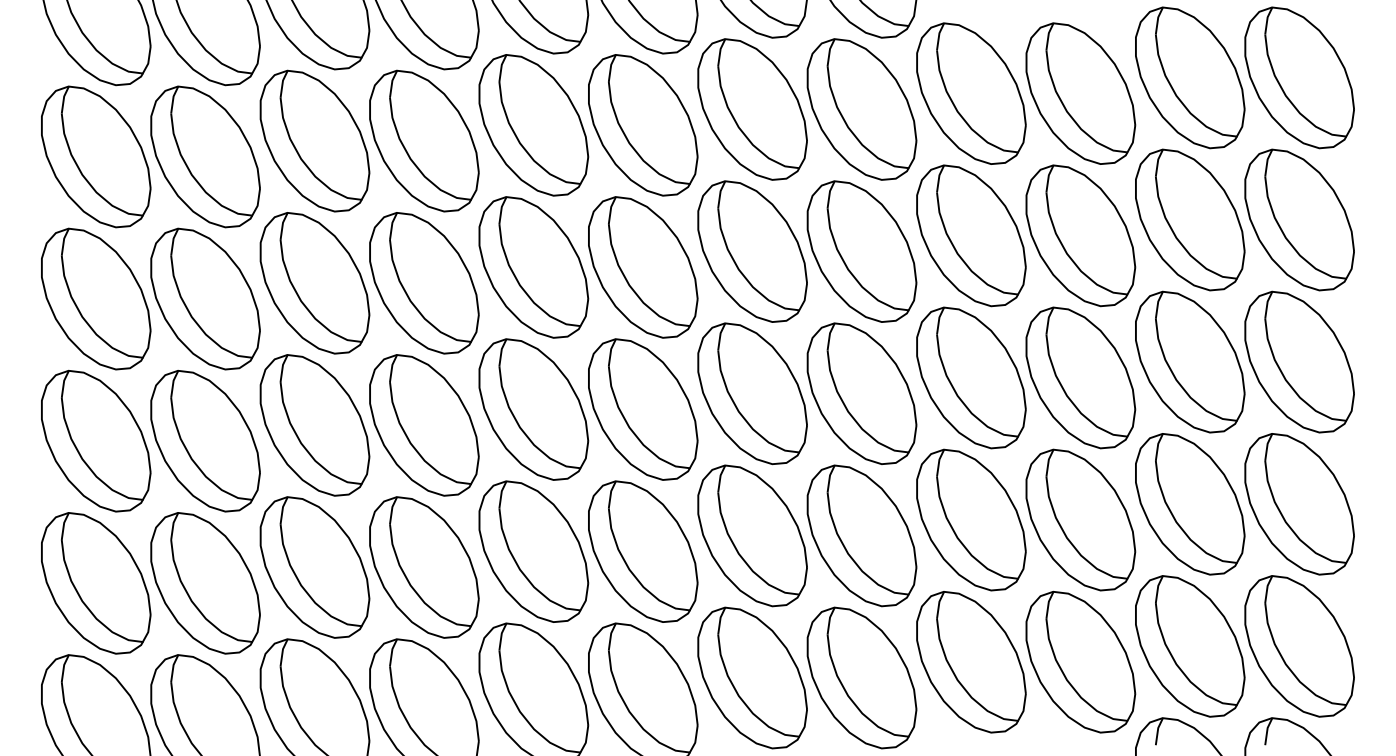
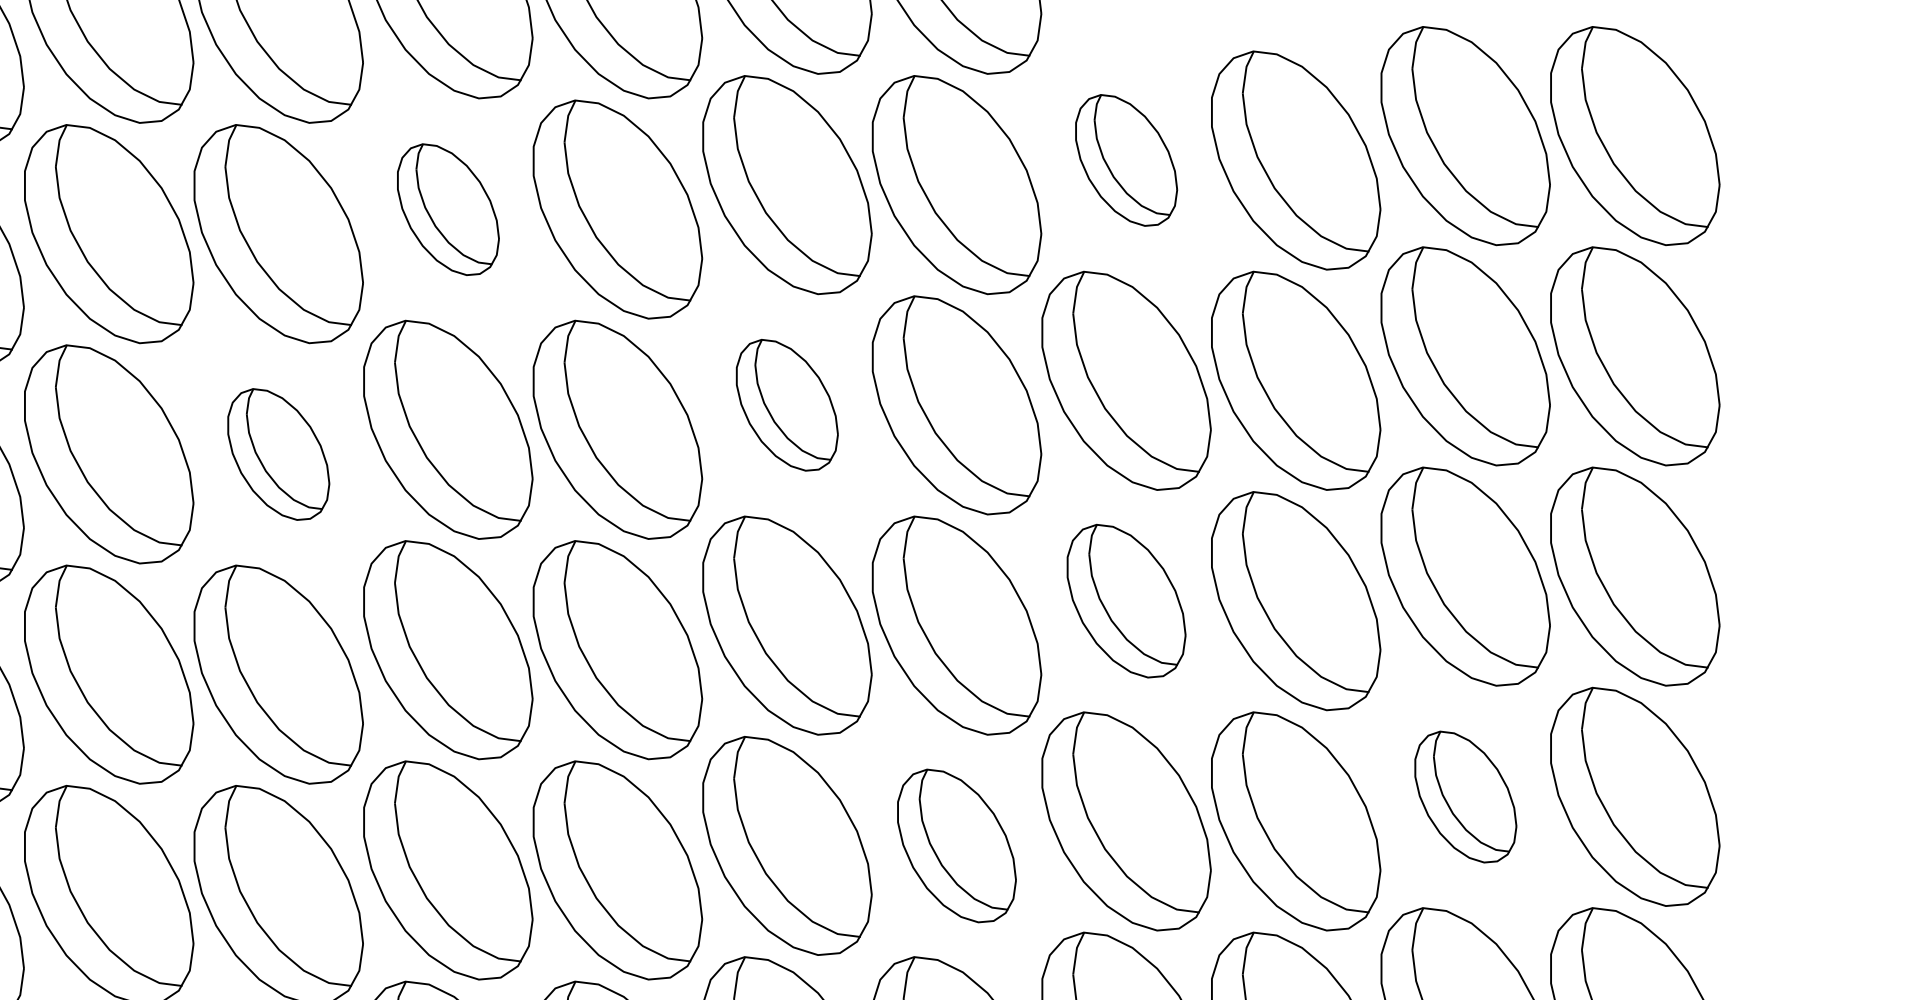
part: (971, 93) -> (1126, 160), size x0.6
part: (533, 125) -> (447, 209), size x0.6
part: (752, 251) -> (787, 405), size x0.6
part: (424, 283) -> (278, 454), size x0.6
part: (971, 377) -> (1126, 600), size x0.7
part: (1190, 504) -> (1466, 797), size x0.6
part: (861, 535) -> (956, 845), size x0.7

